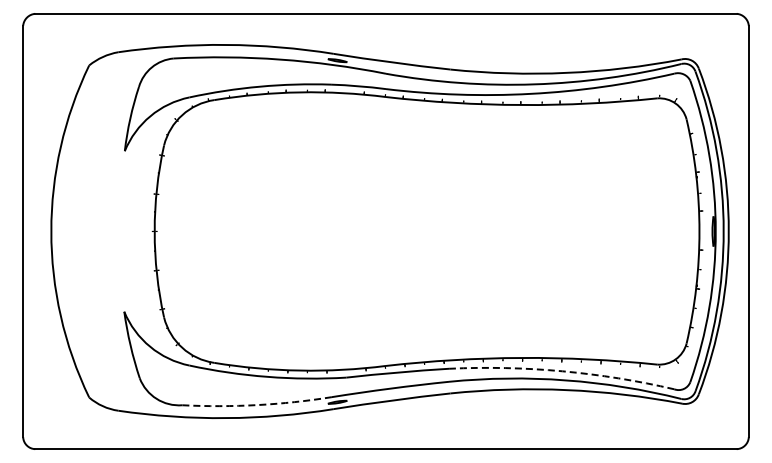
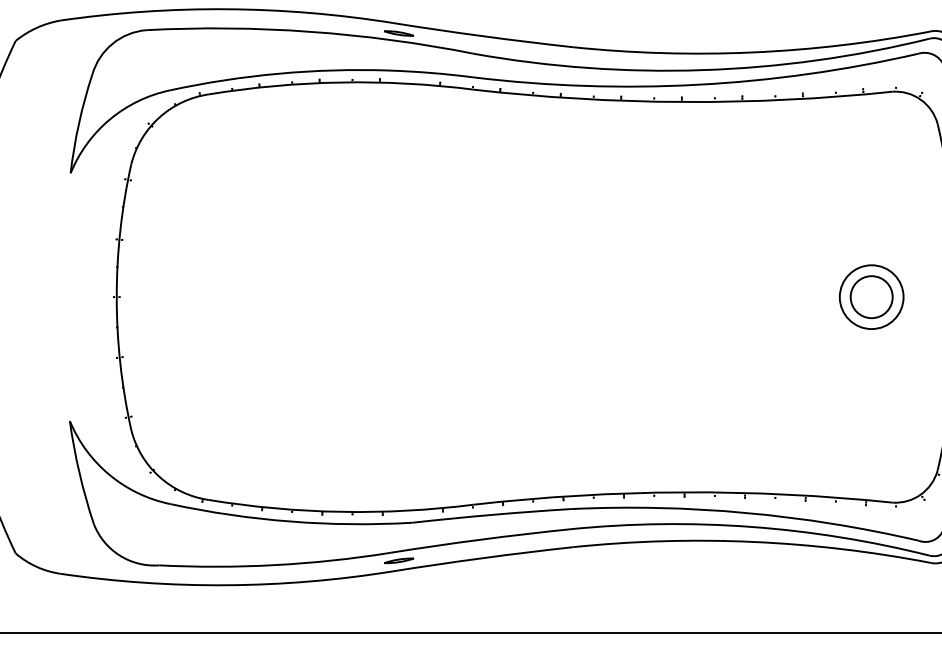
part: (643, 230) -> (871, 295), added
arc: (562, 371) -> (746, 513), dashed -> solid
arc: (257, 405) -> (275, 565), dashed -> solid

